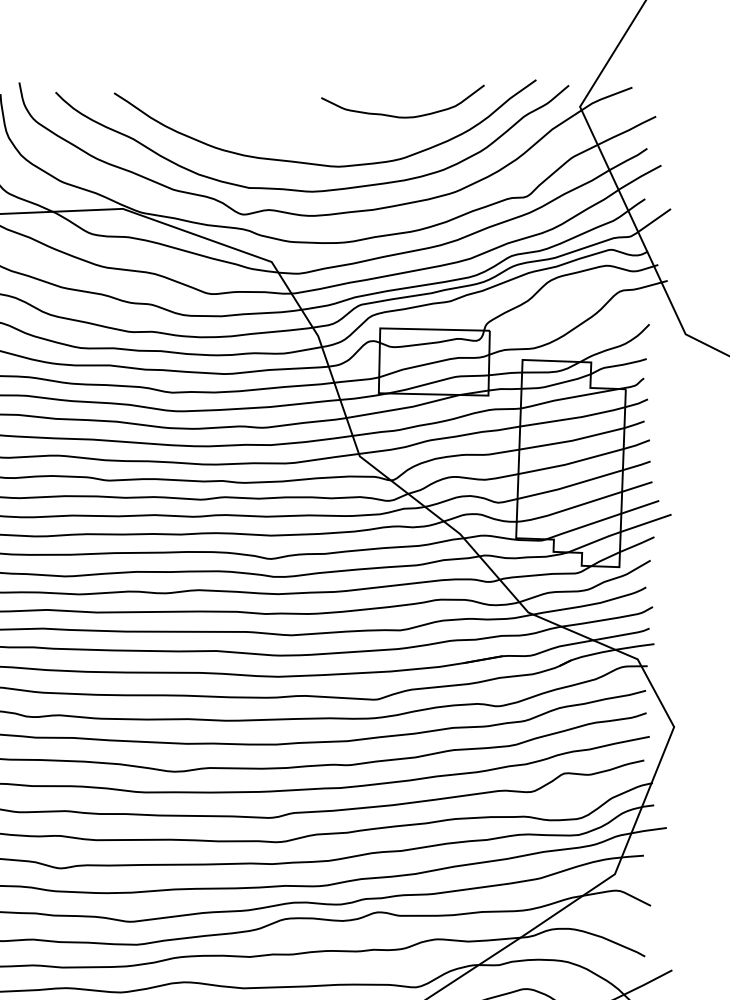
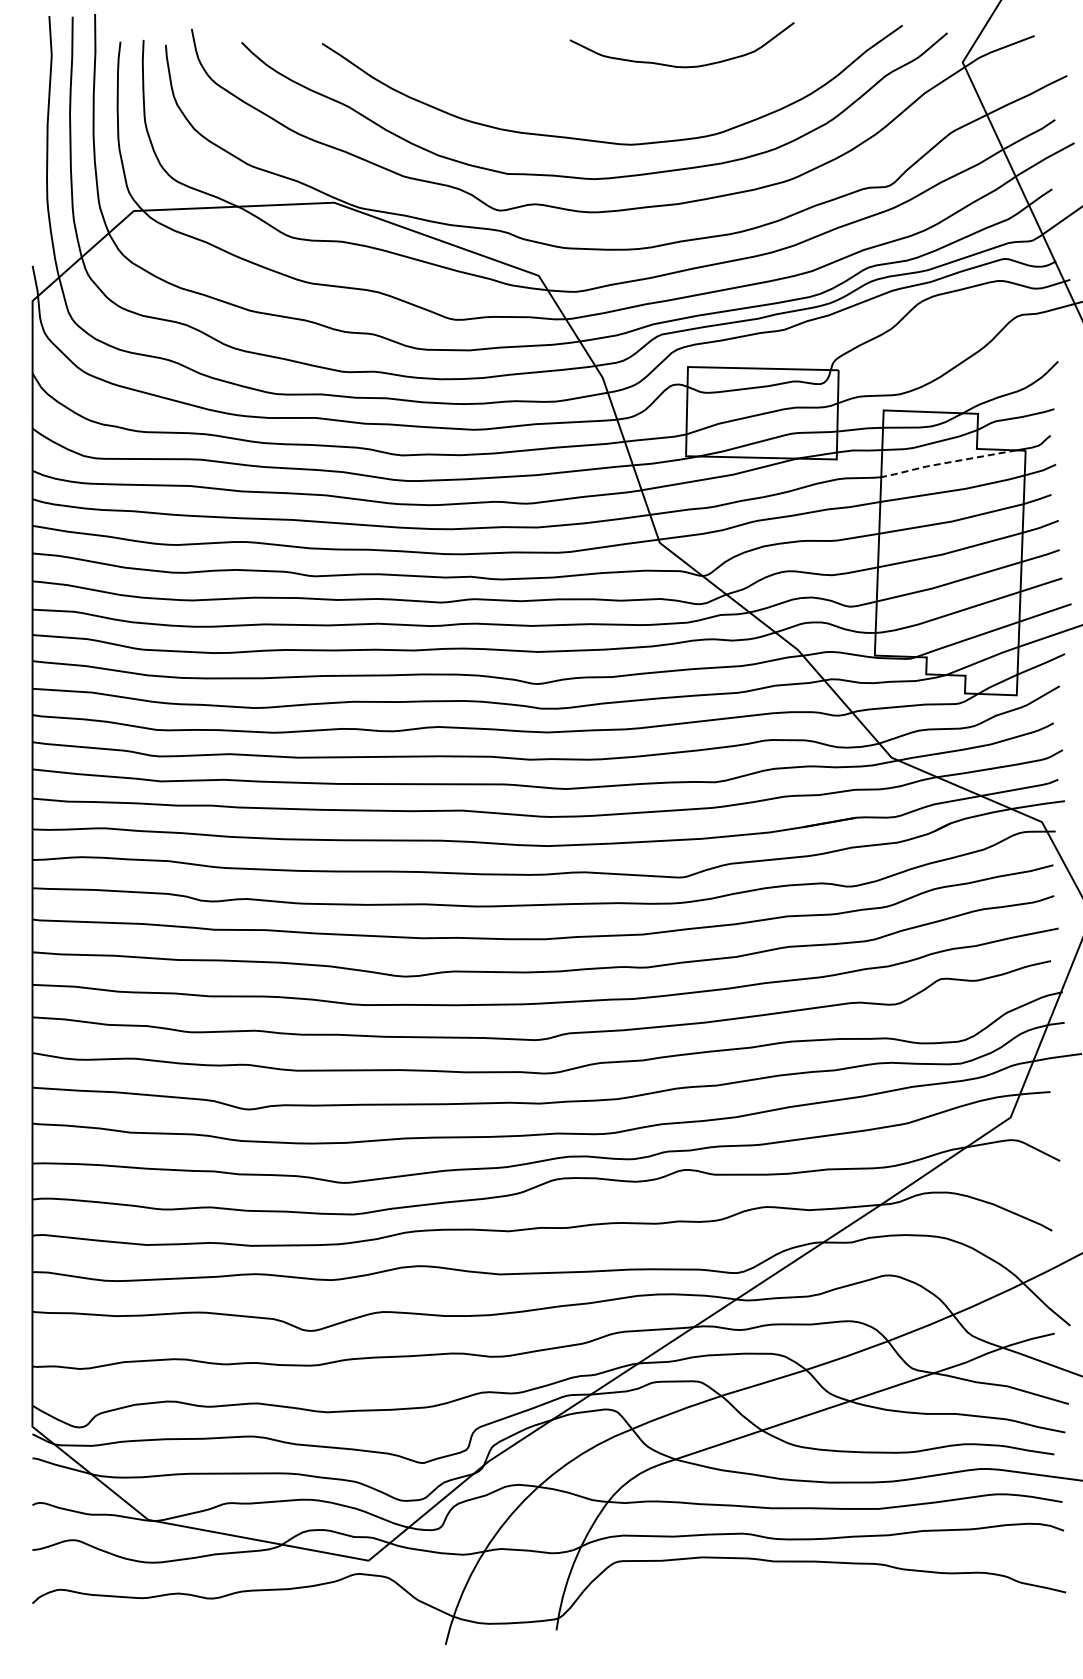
curve: (398, 116) -> (675, 65), moved
line: (569, 397) -> (947, 462), solid -> dashed

